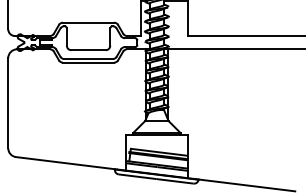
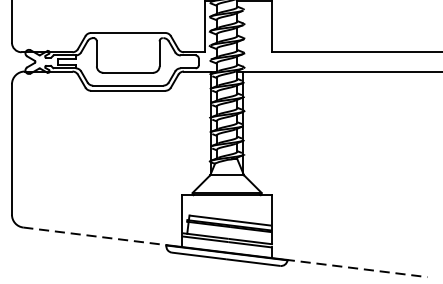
line: (66, 163) -> (96, 236), solid -> dashed
line: (246, 185) -> (356, 268), solid -> dashed

